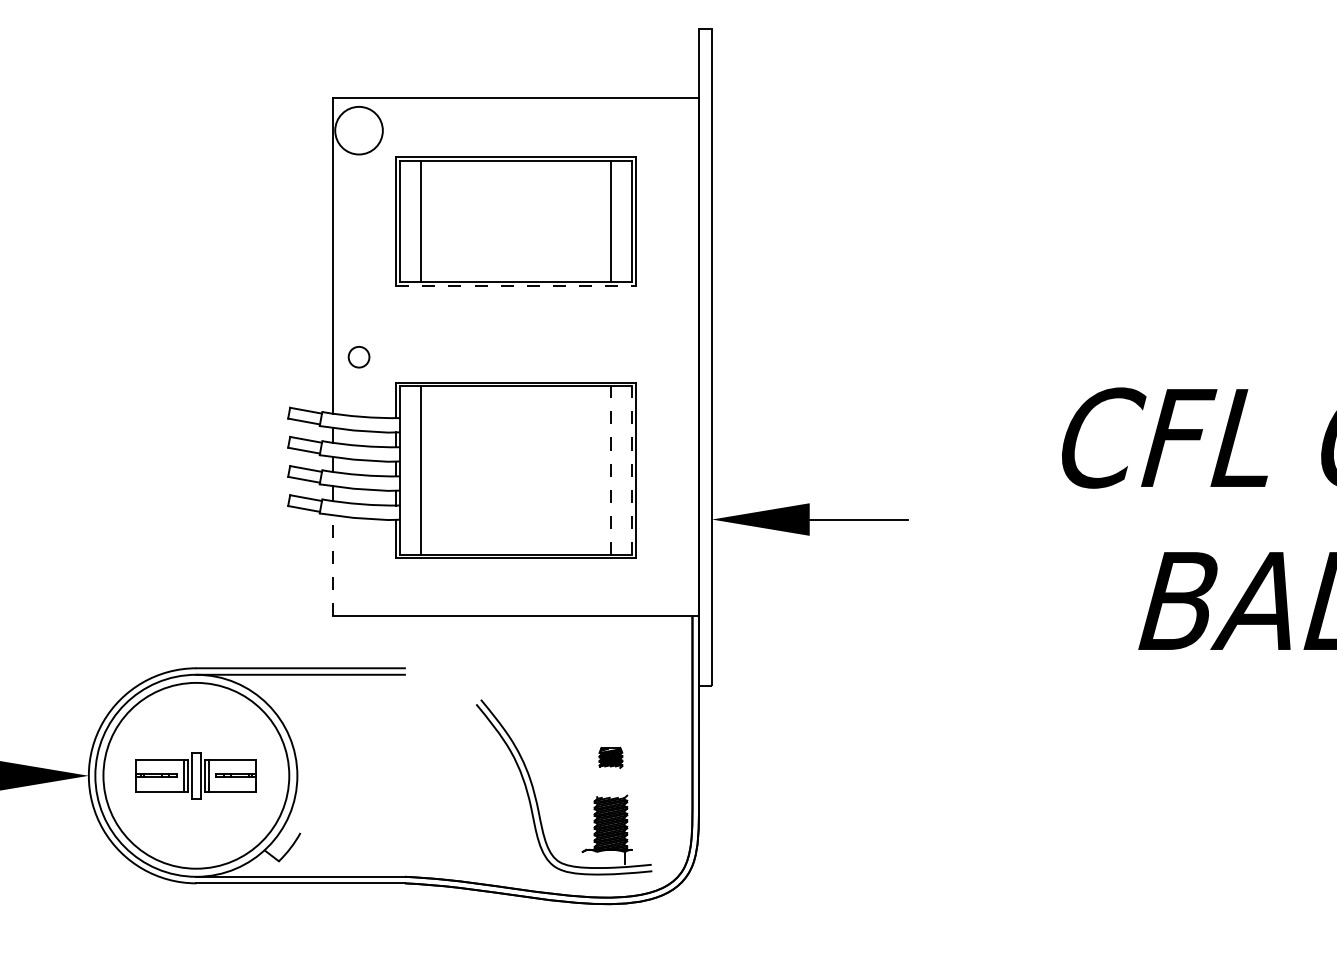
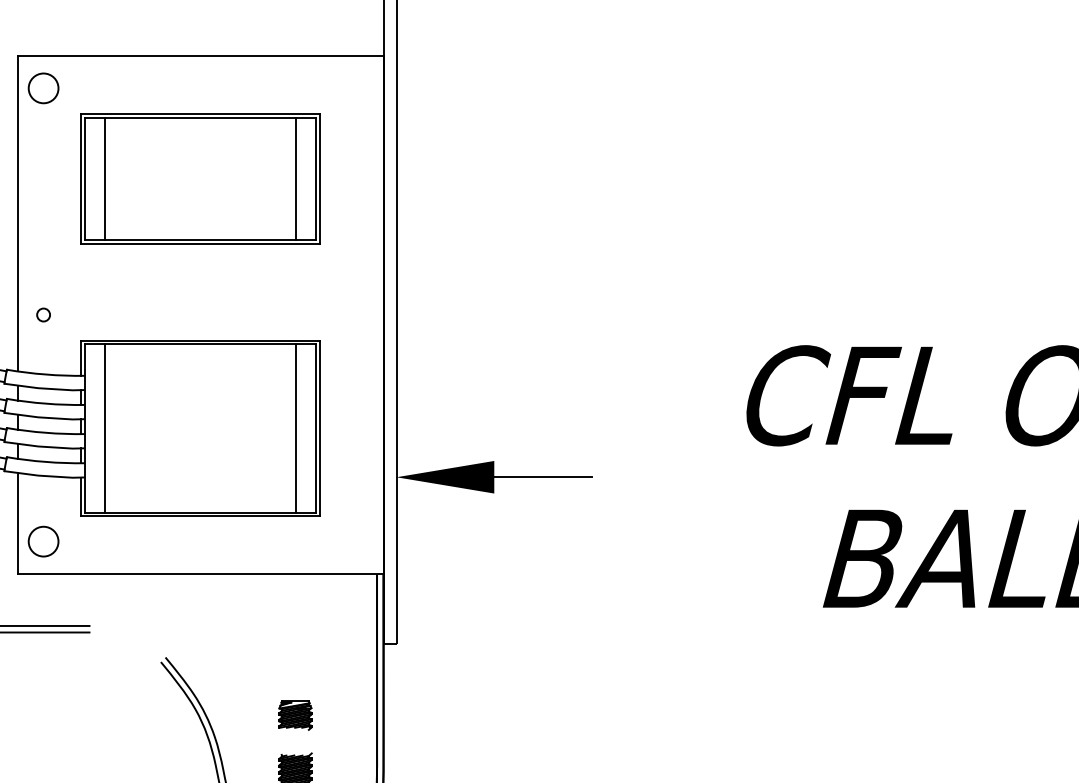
circle: (358, 130) -> (43, 88), size x0.62
line: (516, 286) -> (201, 244), dashed -> solid
circle: (358, 357) -> (43, 315), size x0.62
line: (611, 470) -> (296, 428), dashed -> solid
line: (631, 470) -> (316, 428), dashed -> solid
line: (333, 565) -> (18, 523), dashed -> solid
circle: (358, 583) -> (43, 541), added
part: (610, 757) -> (295, 715), size x1.43

